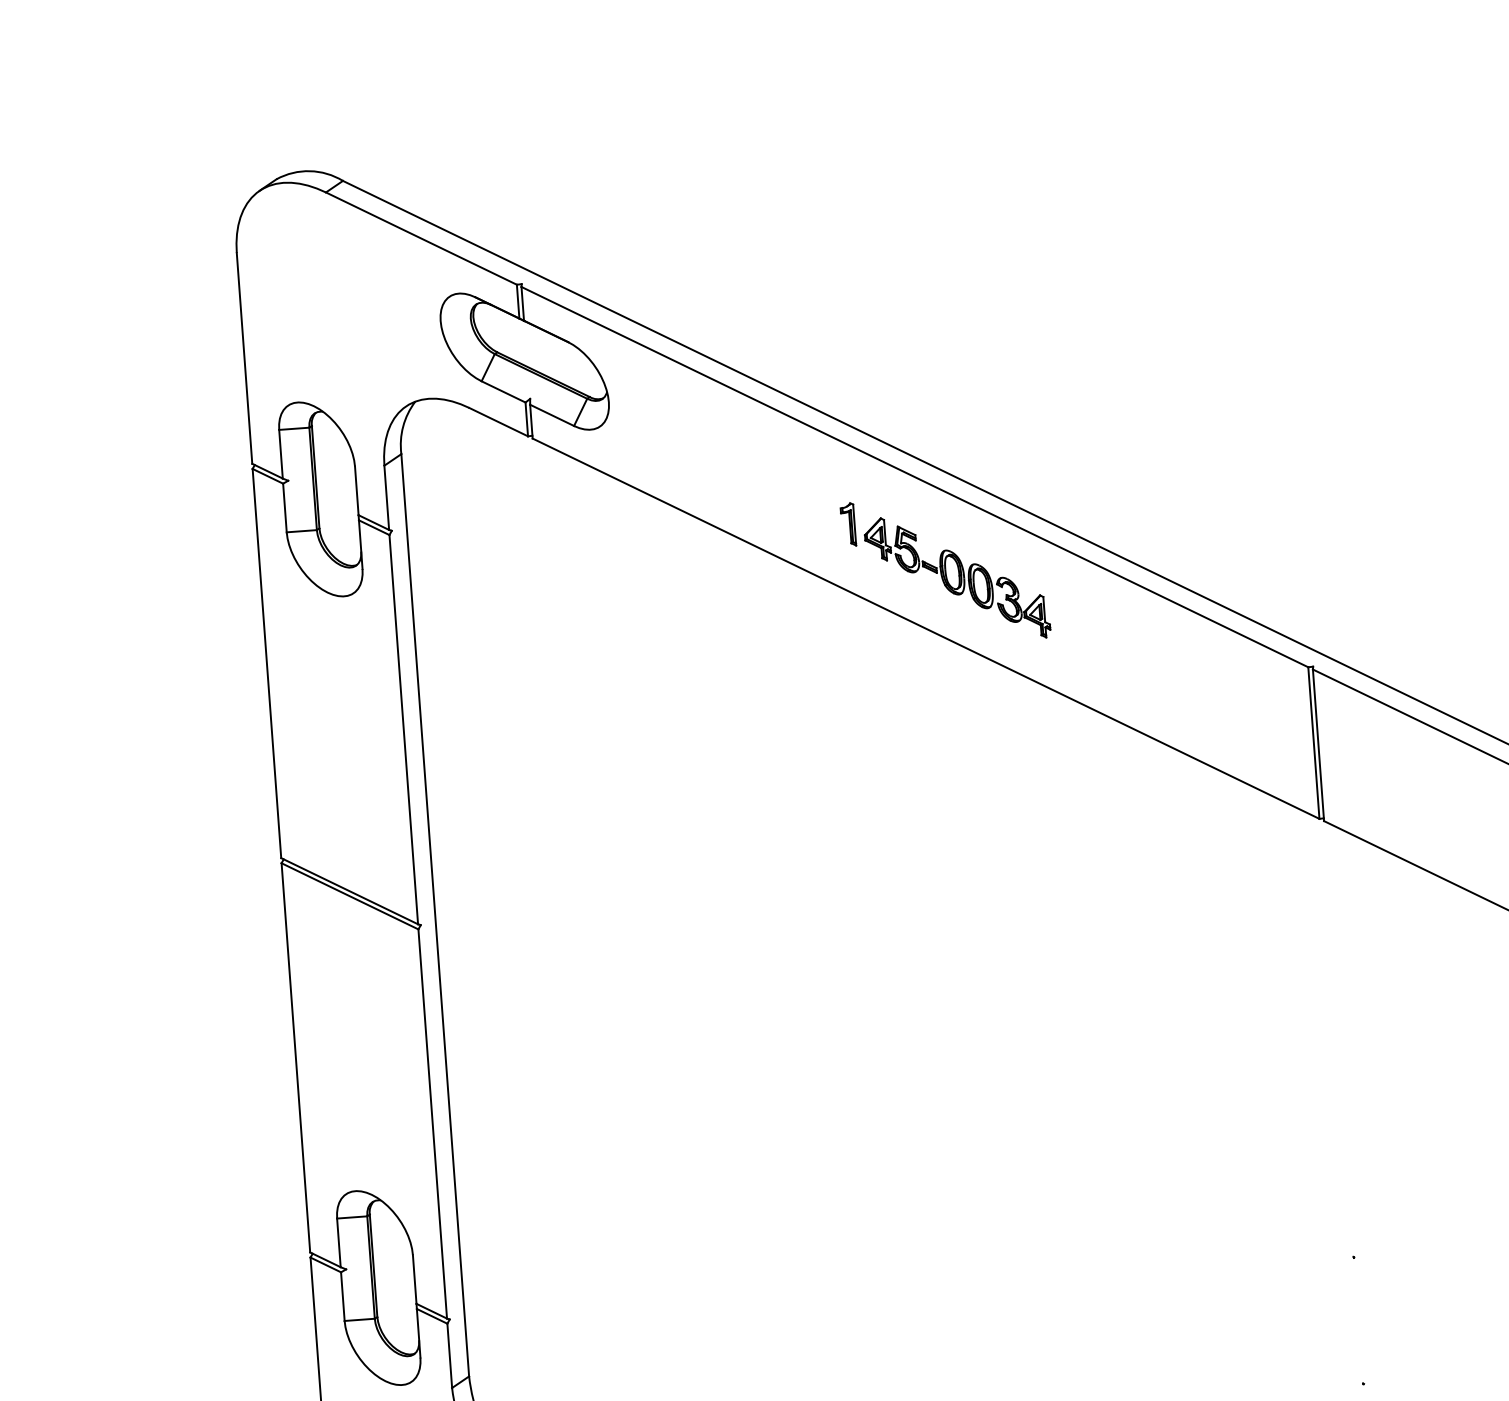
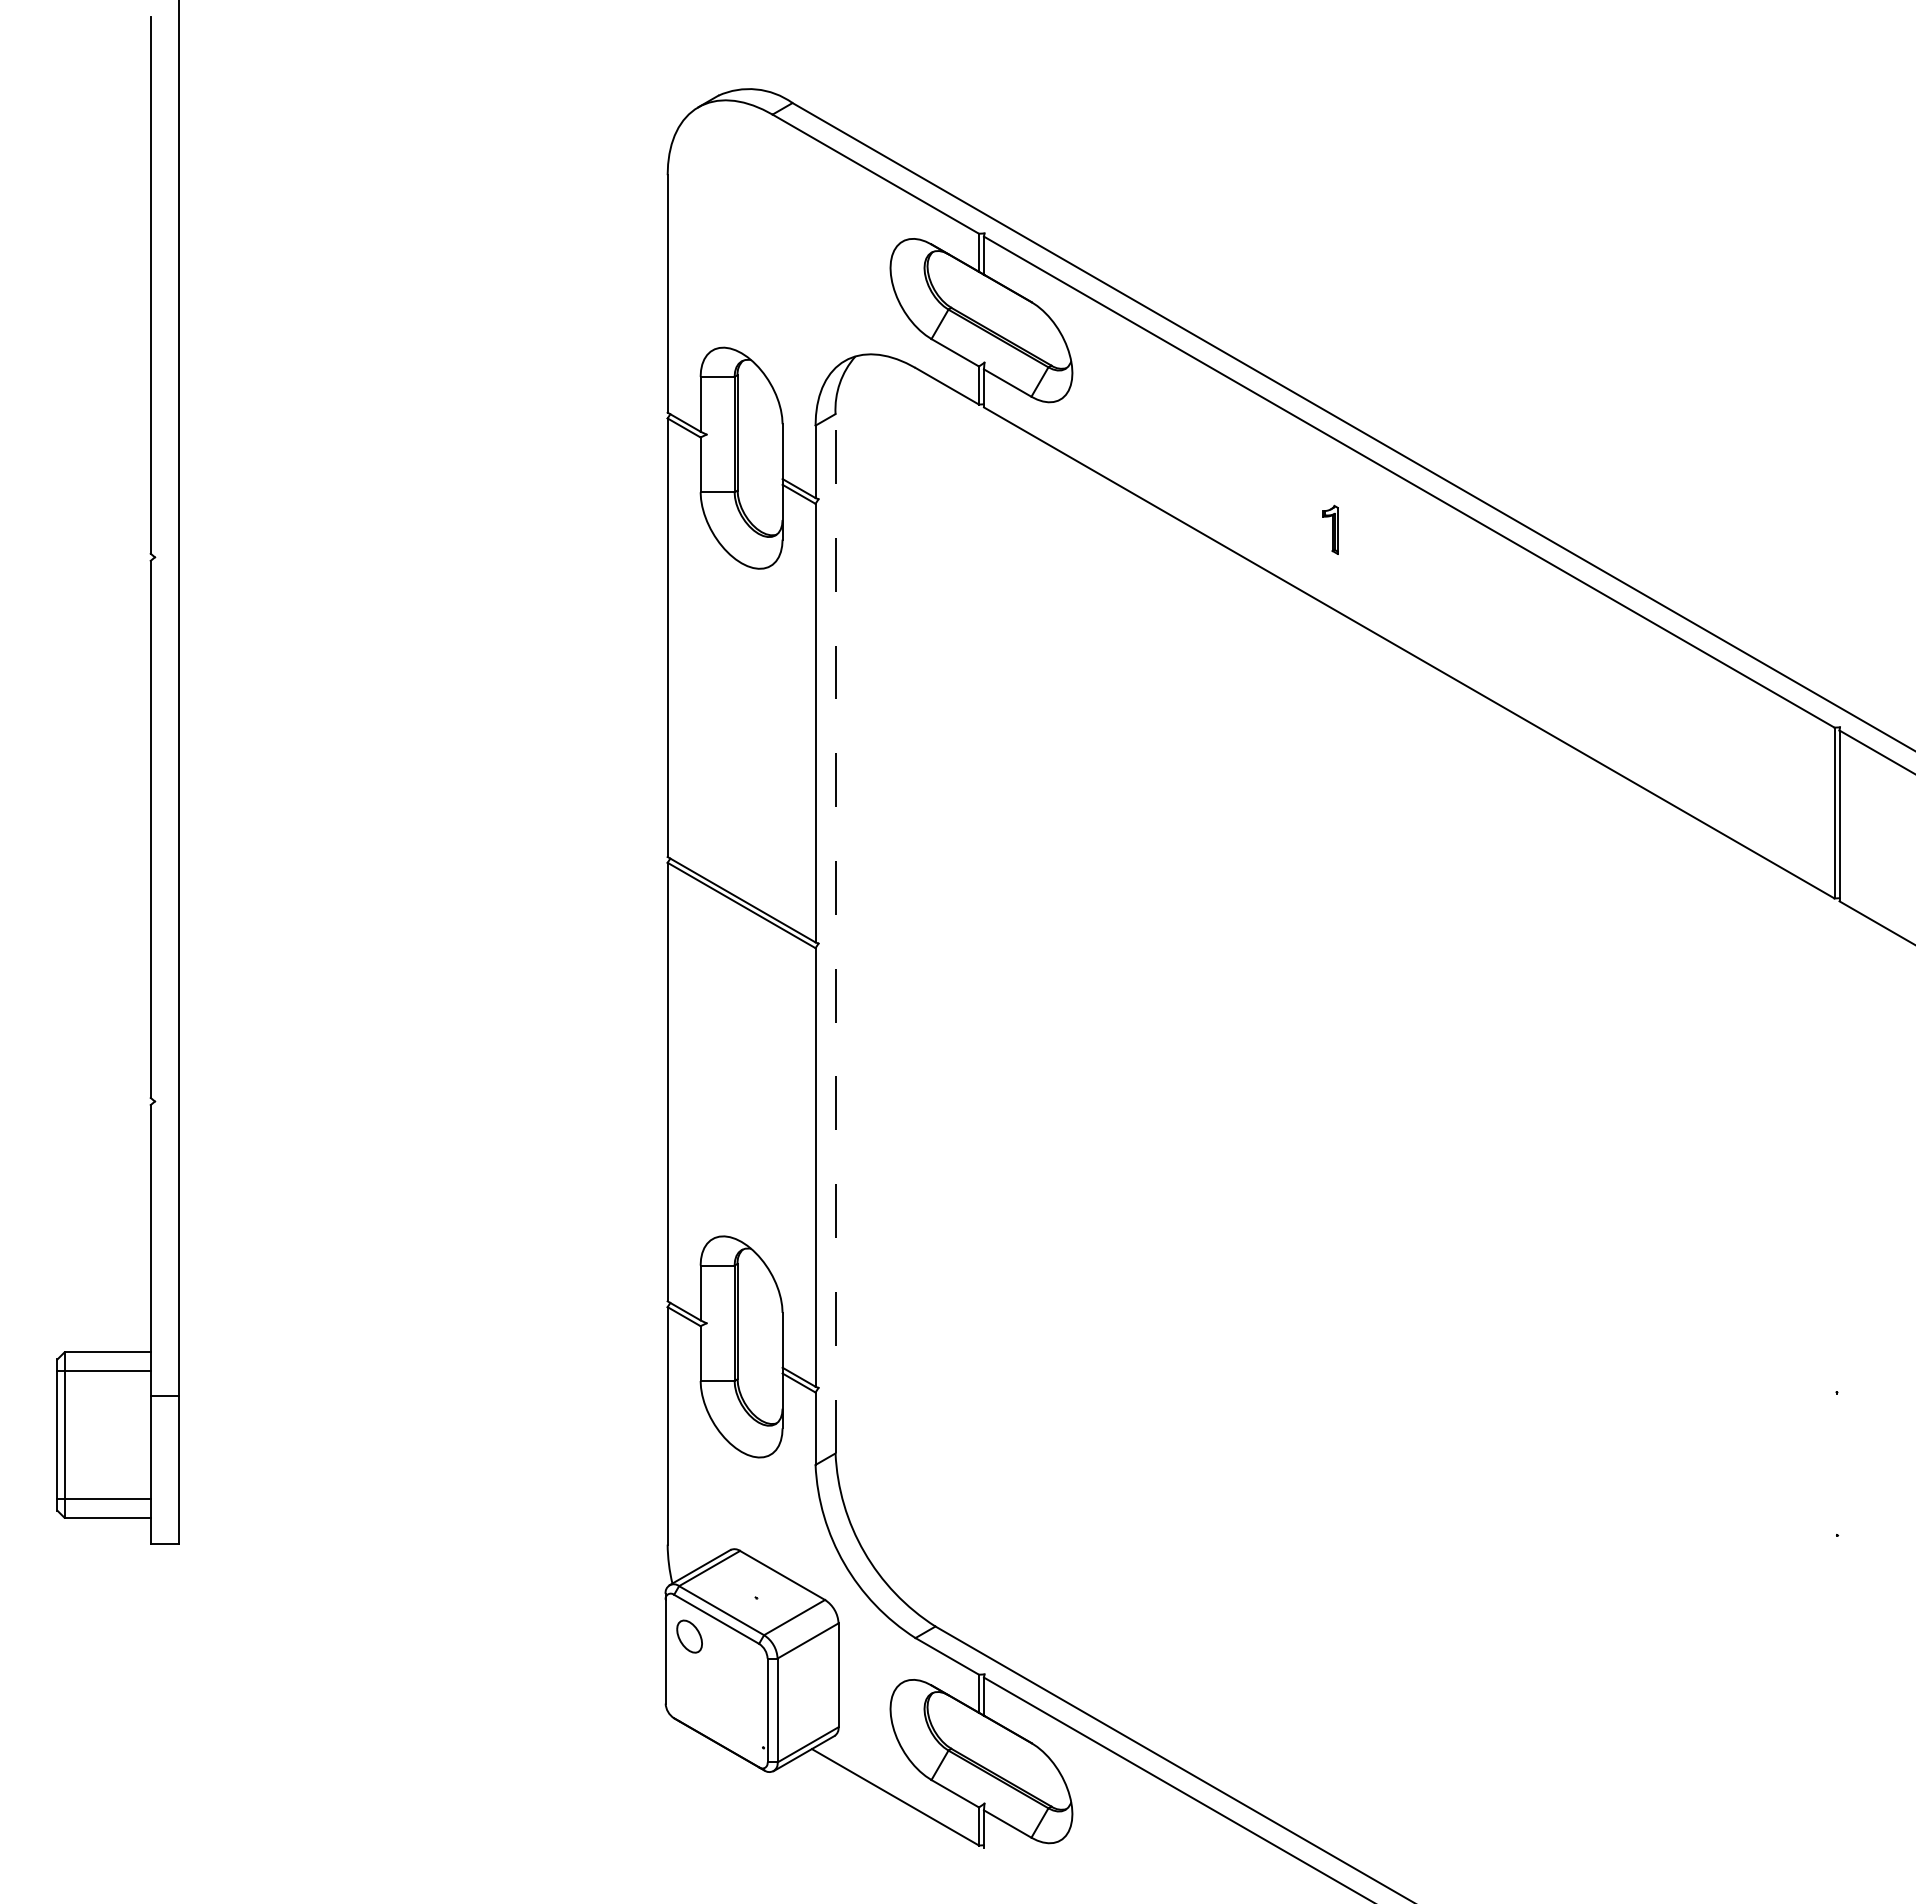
part: (957, 577) -> (1448, 598), removed
line: (435, 915) -> (835, 933), solid -> dashed

